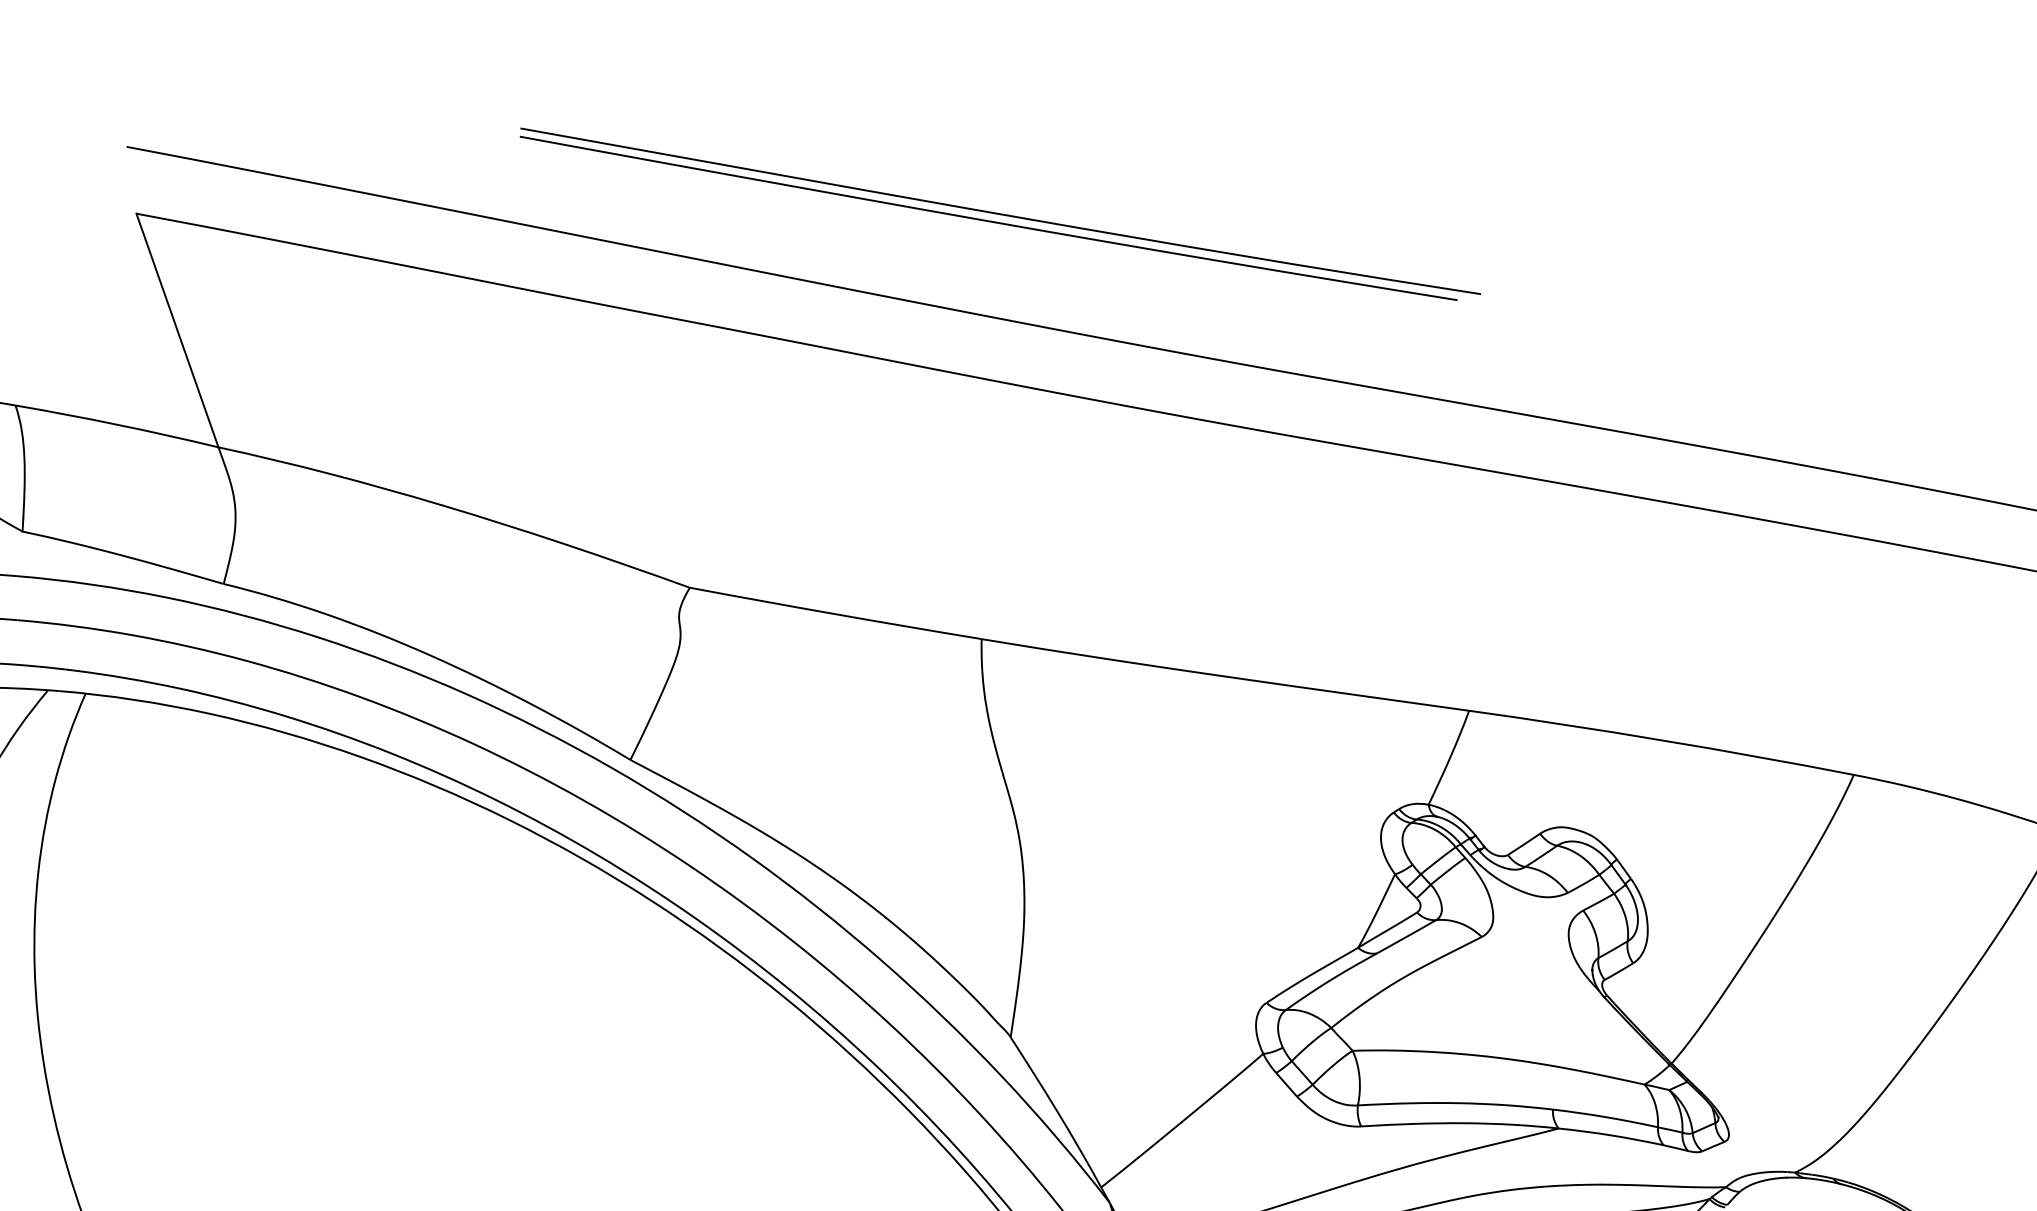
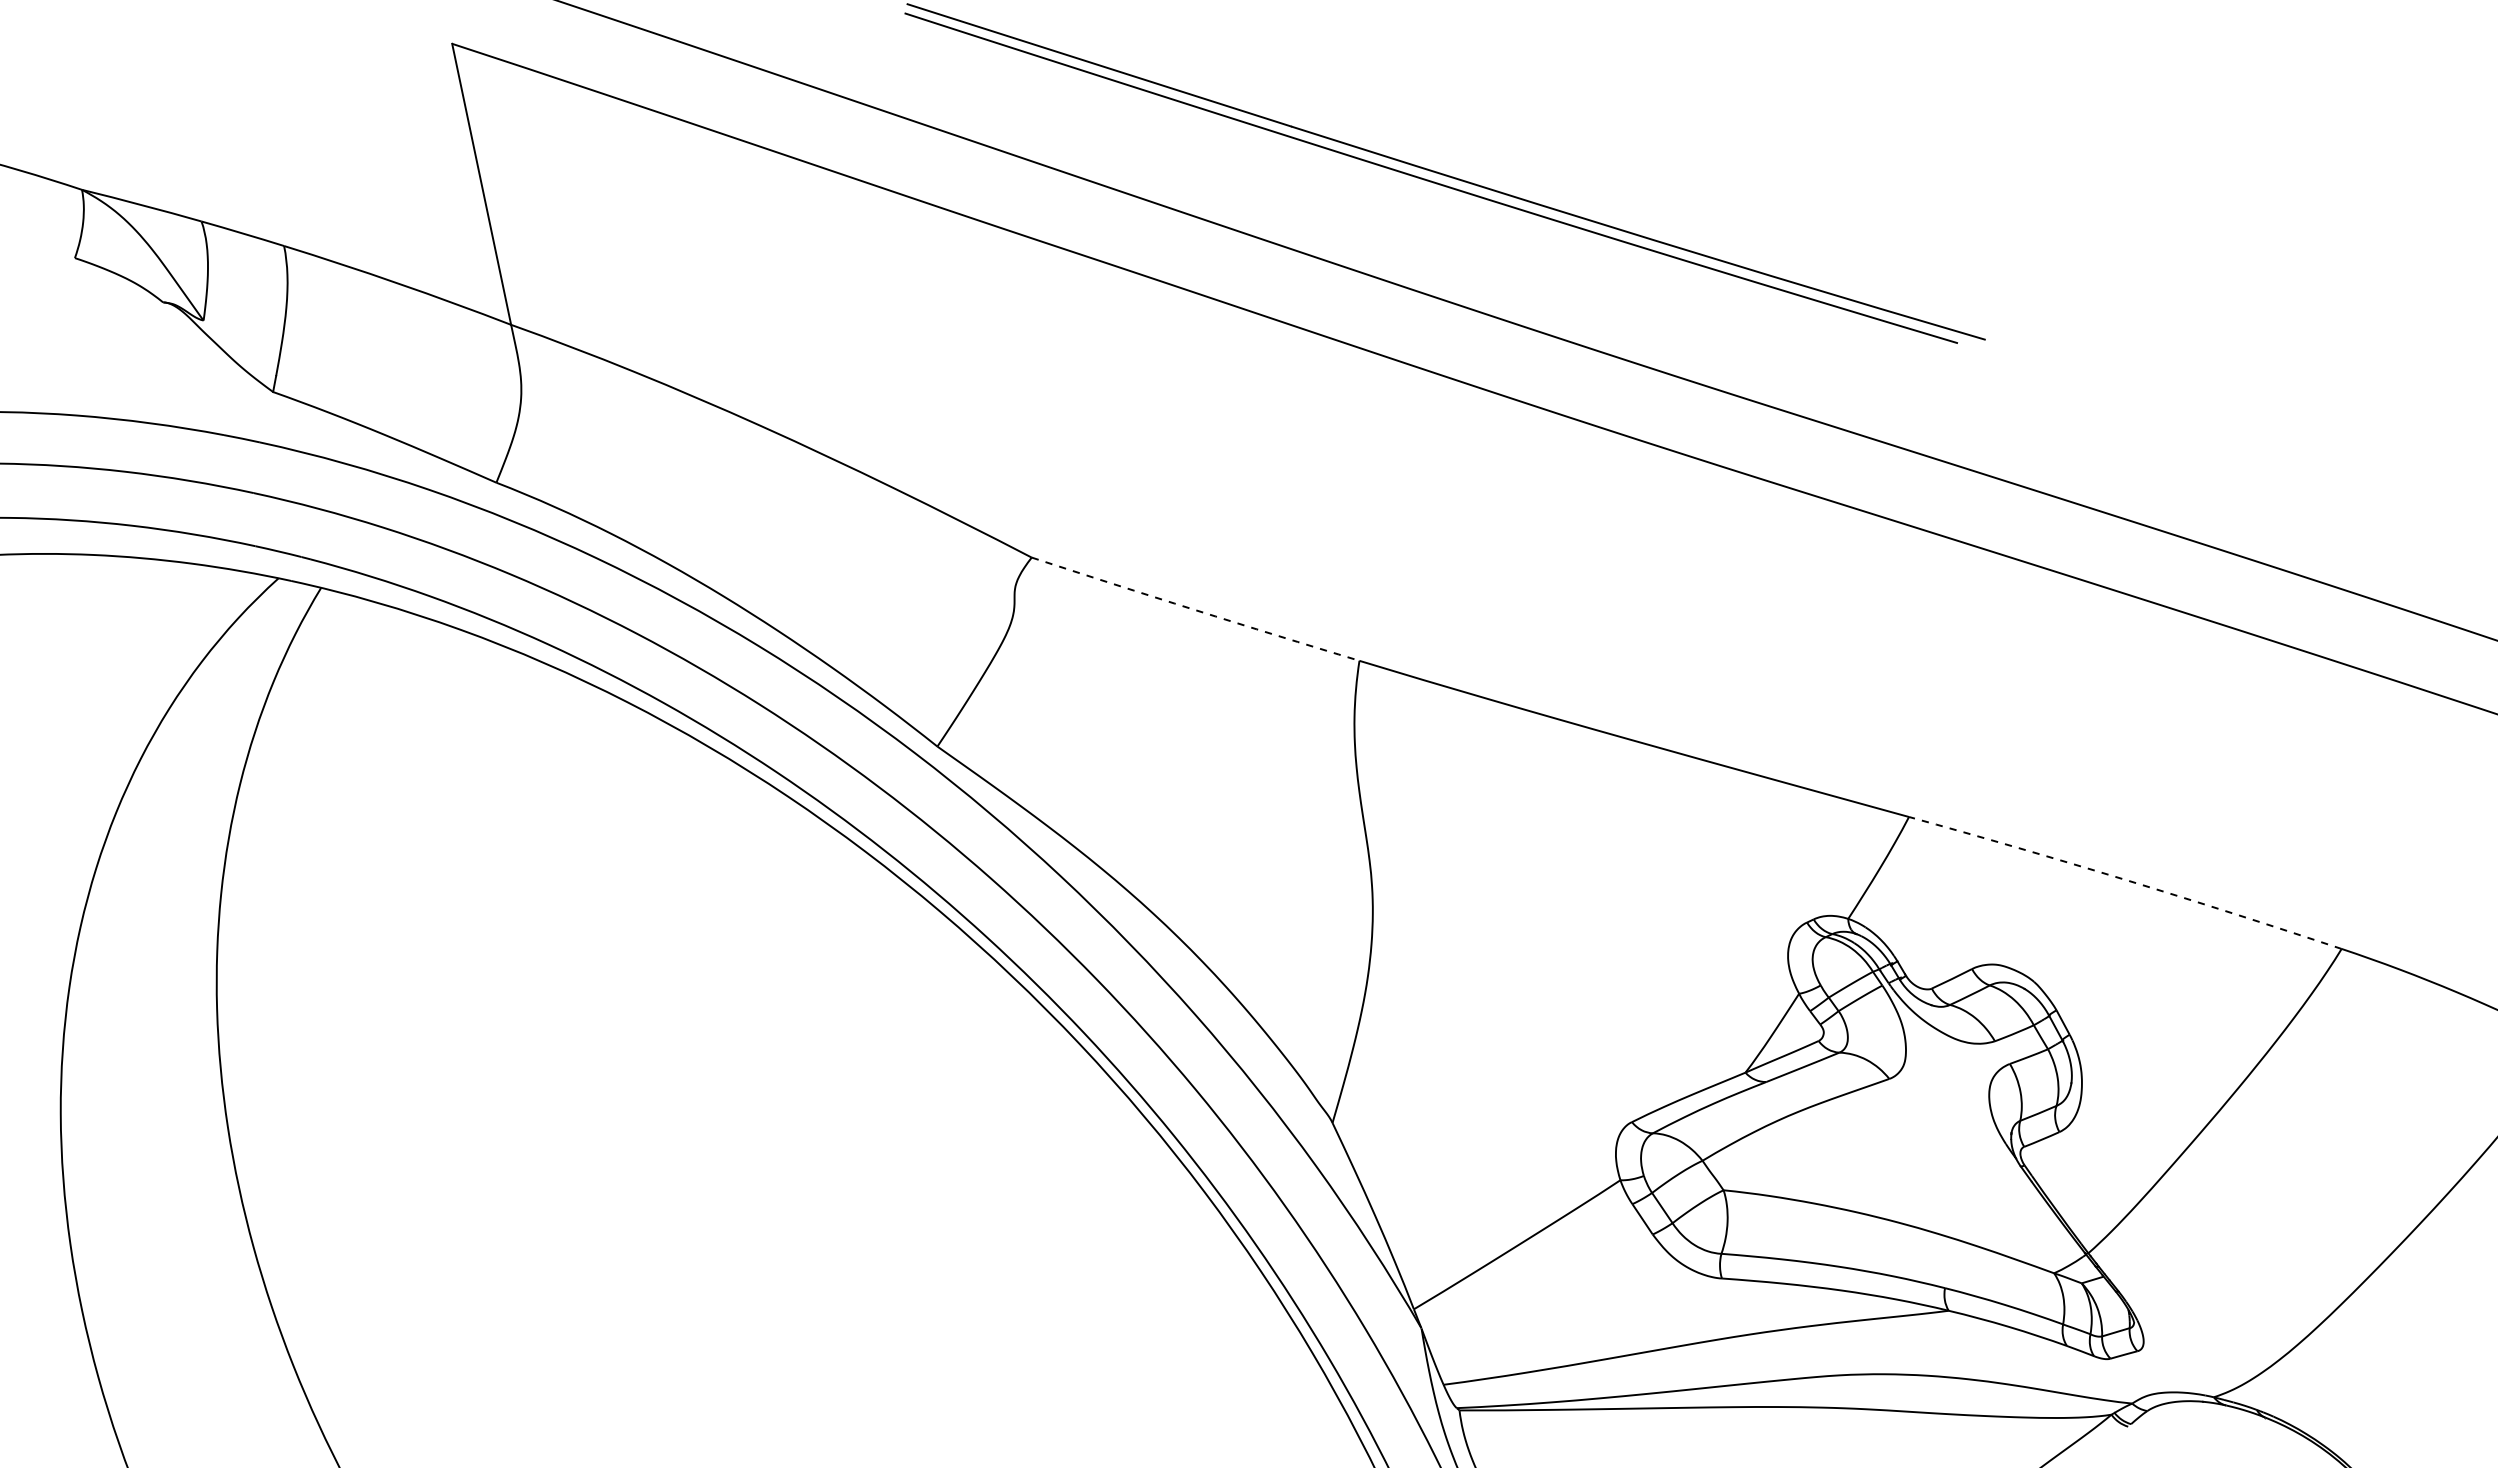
arc: (835, 614) -> (1195, 610), solid -> dashed
arc: (1662, 740) -> (2126, 880), solid -> dashed

